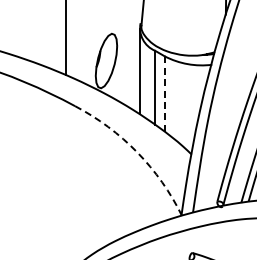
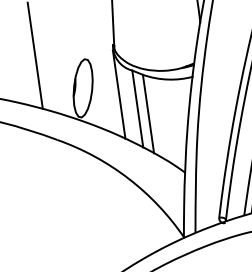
line: (164, 94) -> (148, 114), dashed -> solid
arc: (137, 152) -> (128, 178), dashed -> solid

